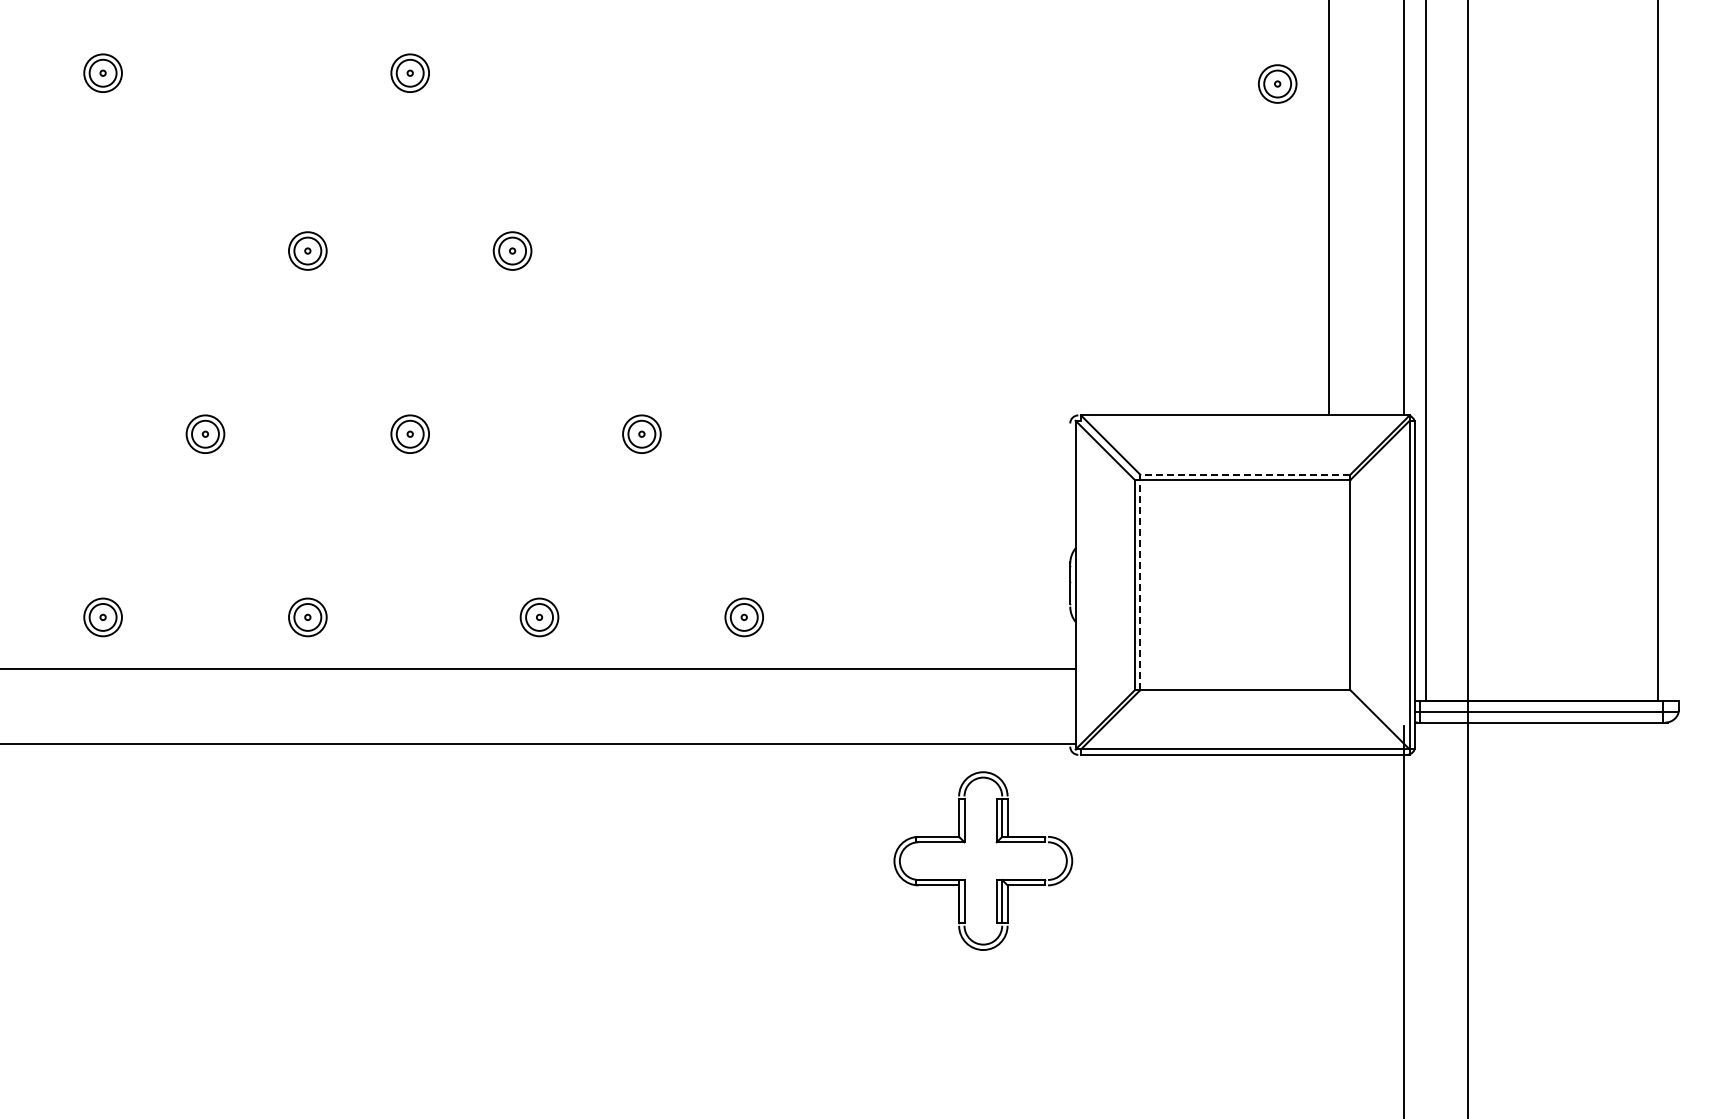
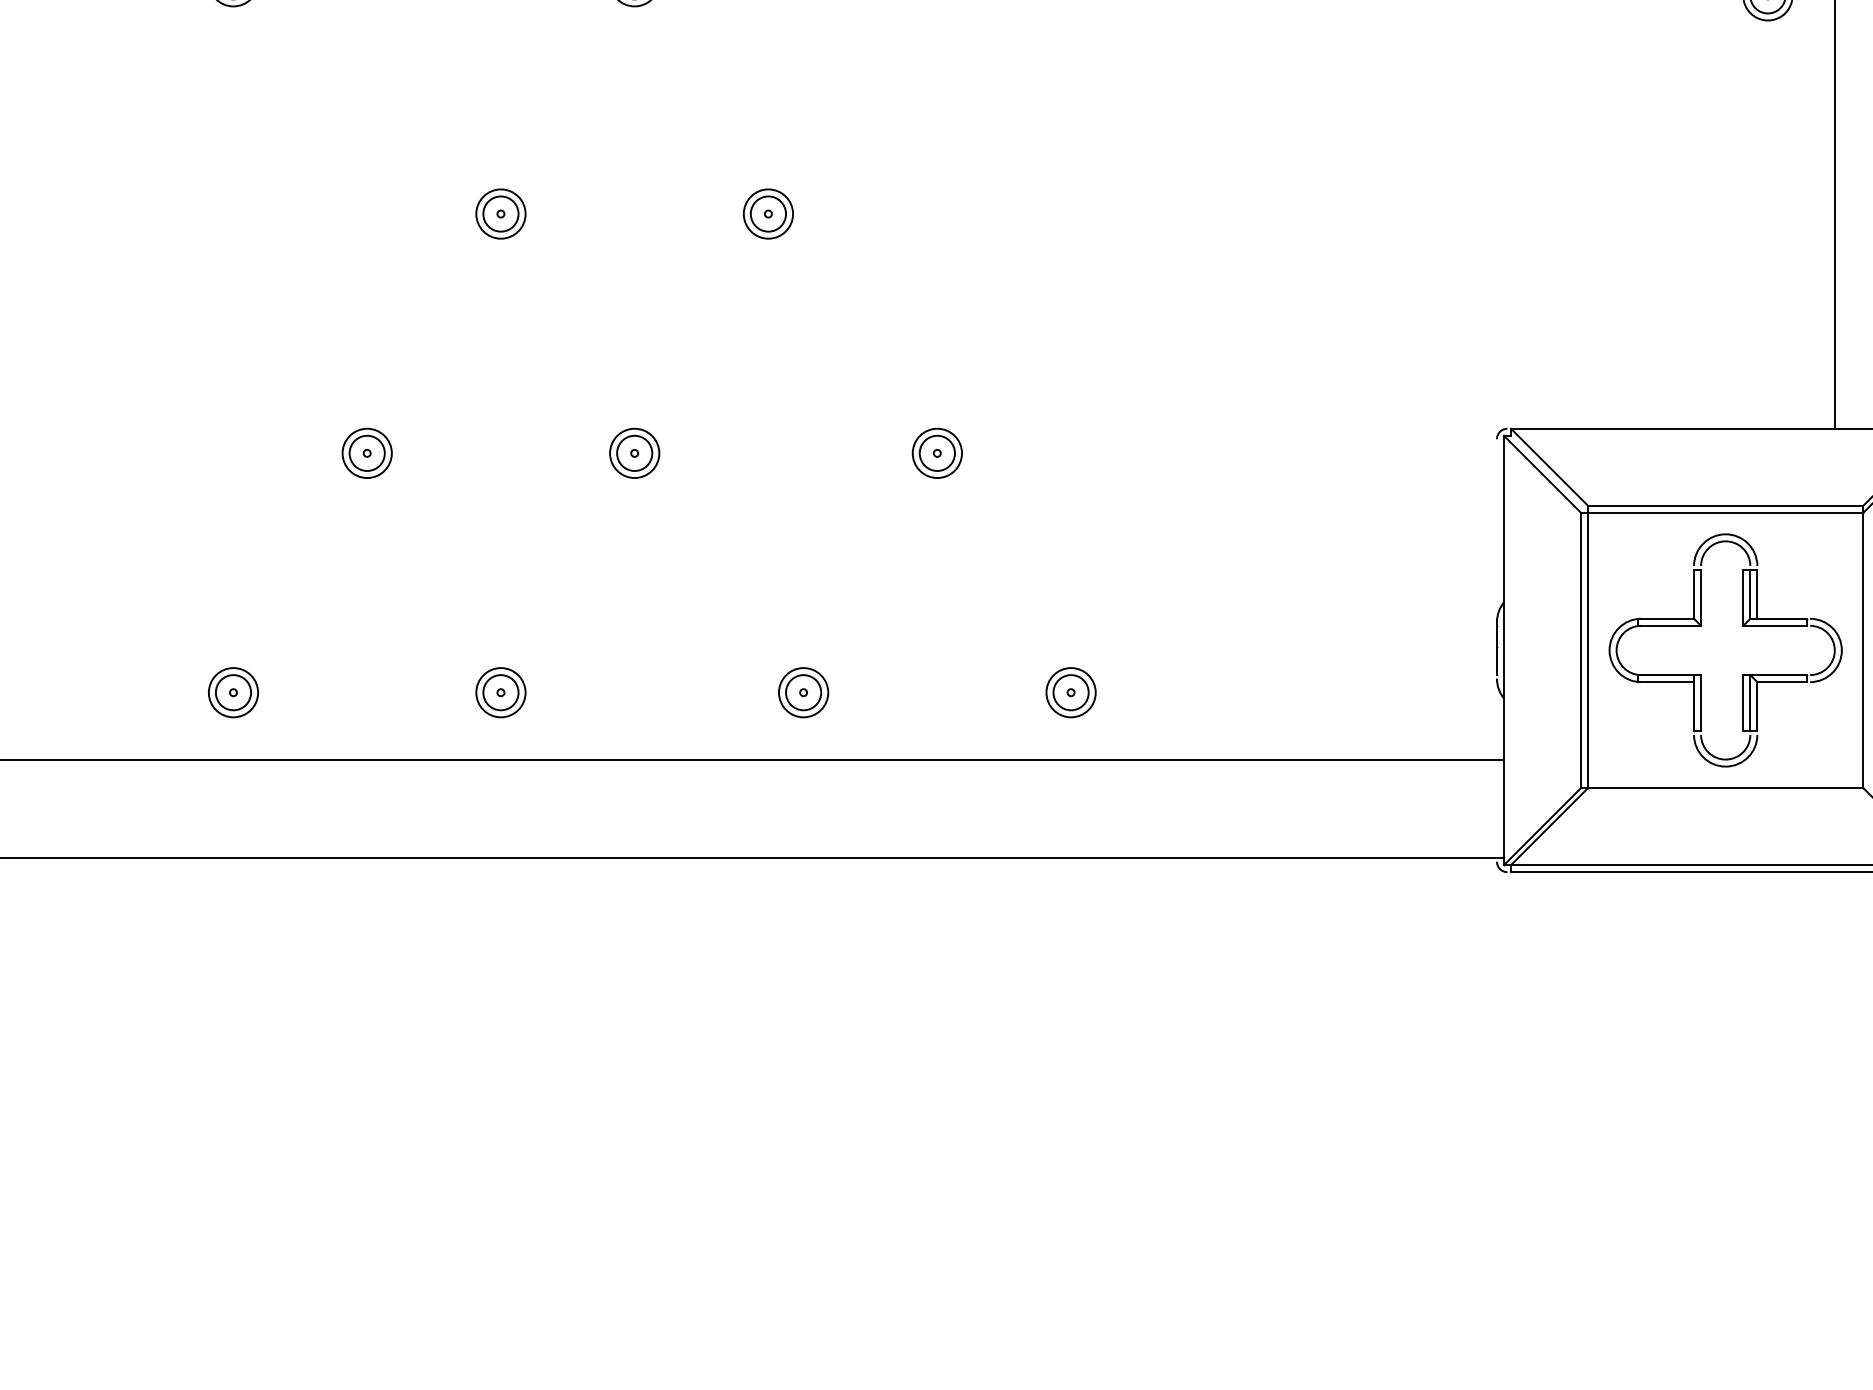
line: (1244, 474) -> (1724, 505), dashed -> solid
line: (1140, 584) -> (1588, 649), dashed -> solid
part: (996, 843) -> (1742, 627), moved

